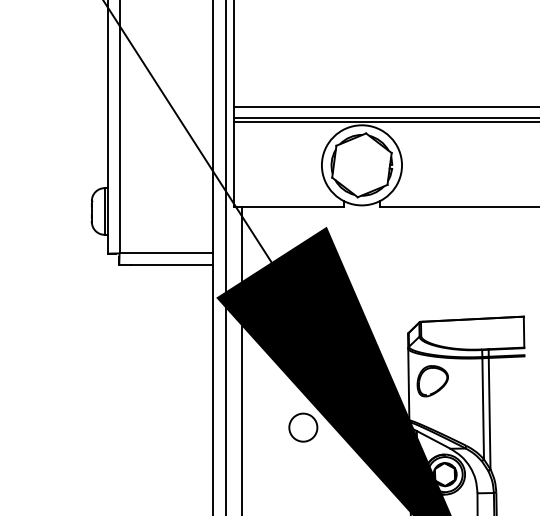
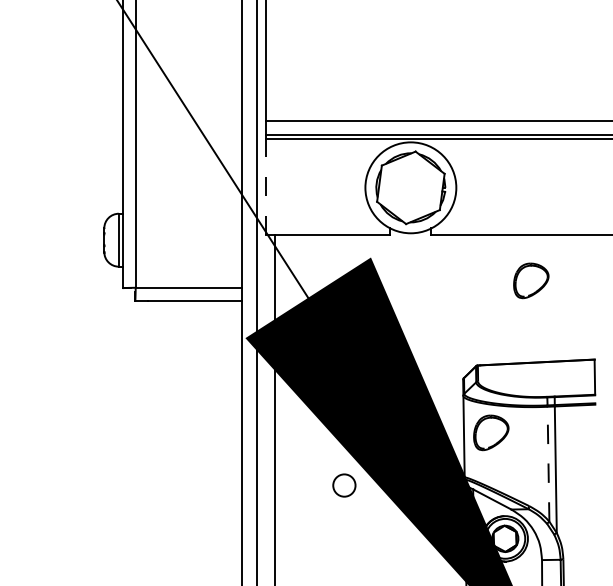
line: (234, 165) -> (266, 187), solid -> dashed
part: (468, 246) -> (531, 280), added
line: (483, 408) -> (548, 463), solid -> dashed
circle: (303, 427) -> (344, 485), size x0.7

